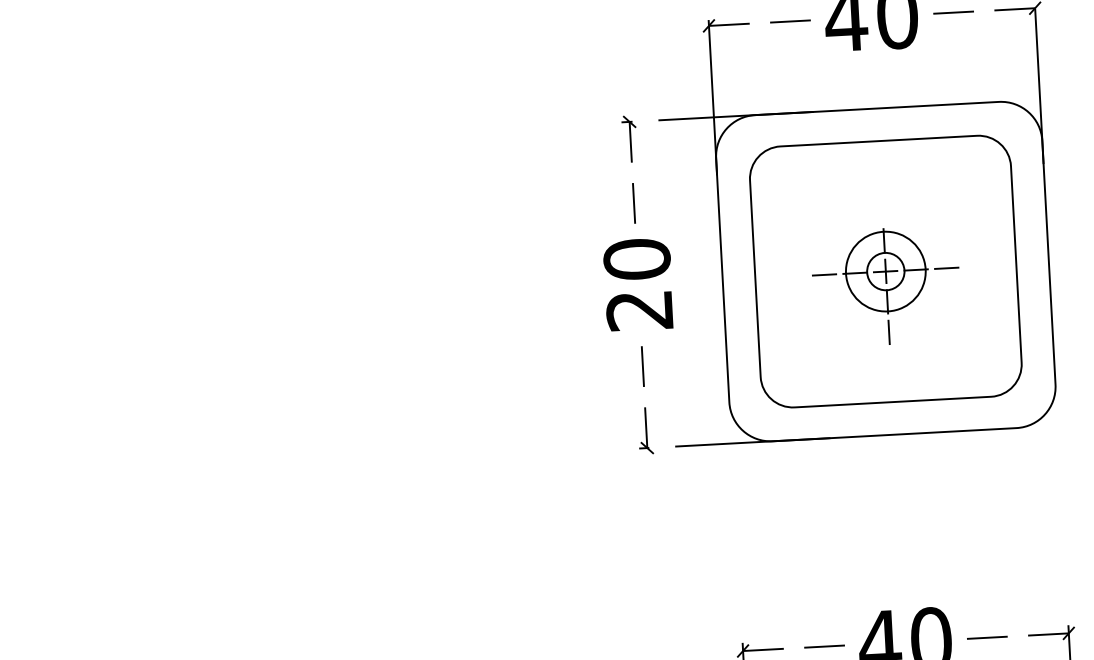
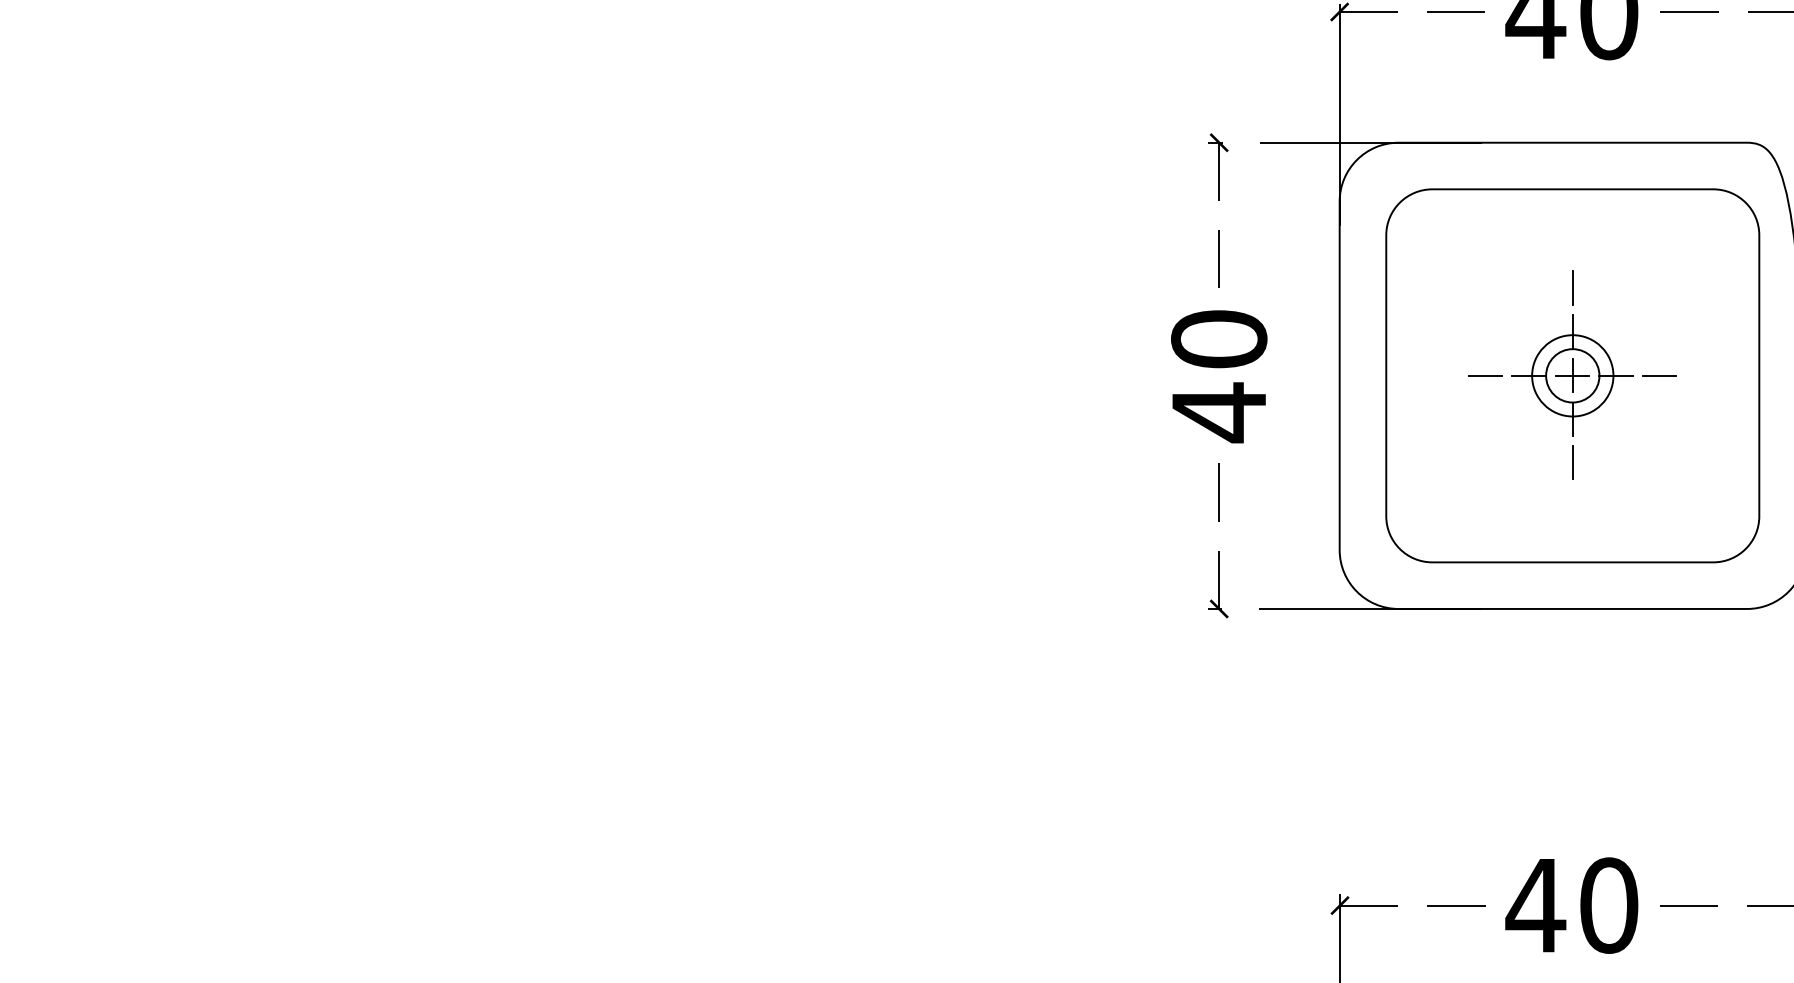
line: (882, 209) -> (1572, 287), added
circle: (885, 271) -> (1572, 375), size x0.71
text: (639, 310) -> (1218, 412), 20 -> 40

